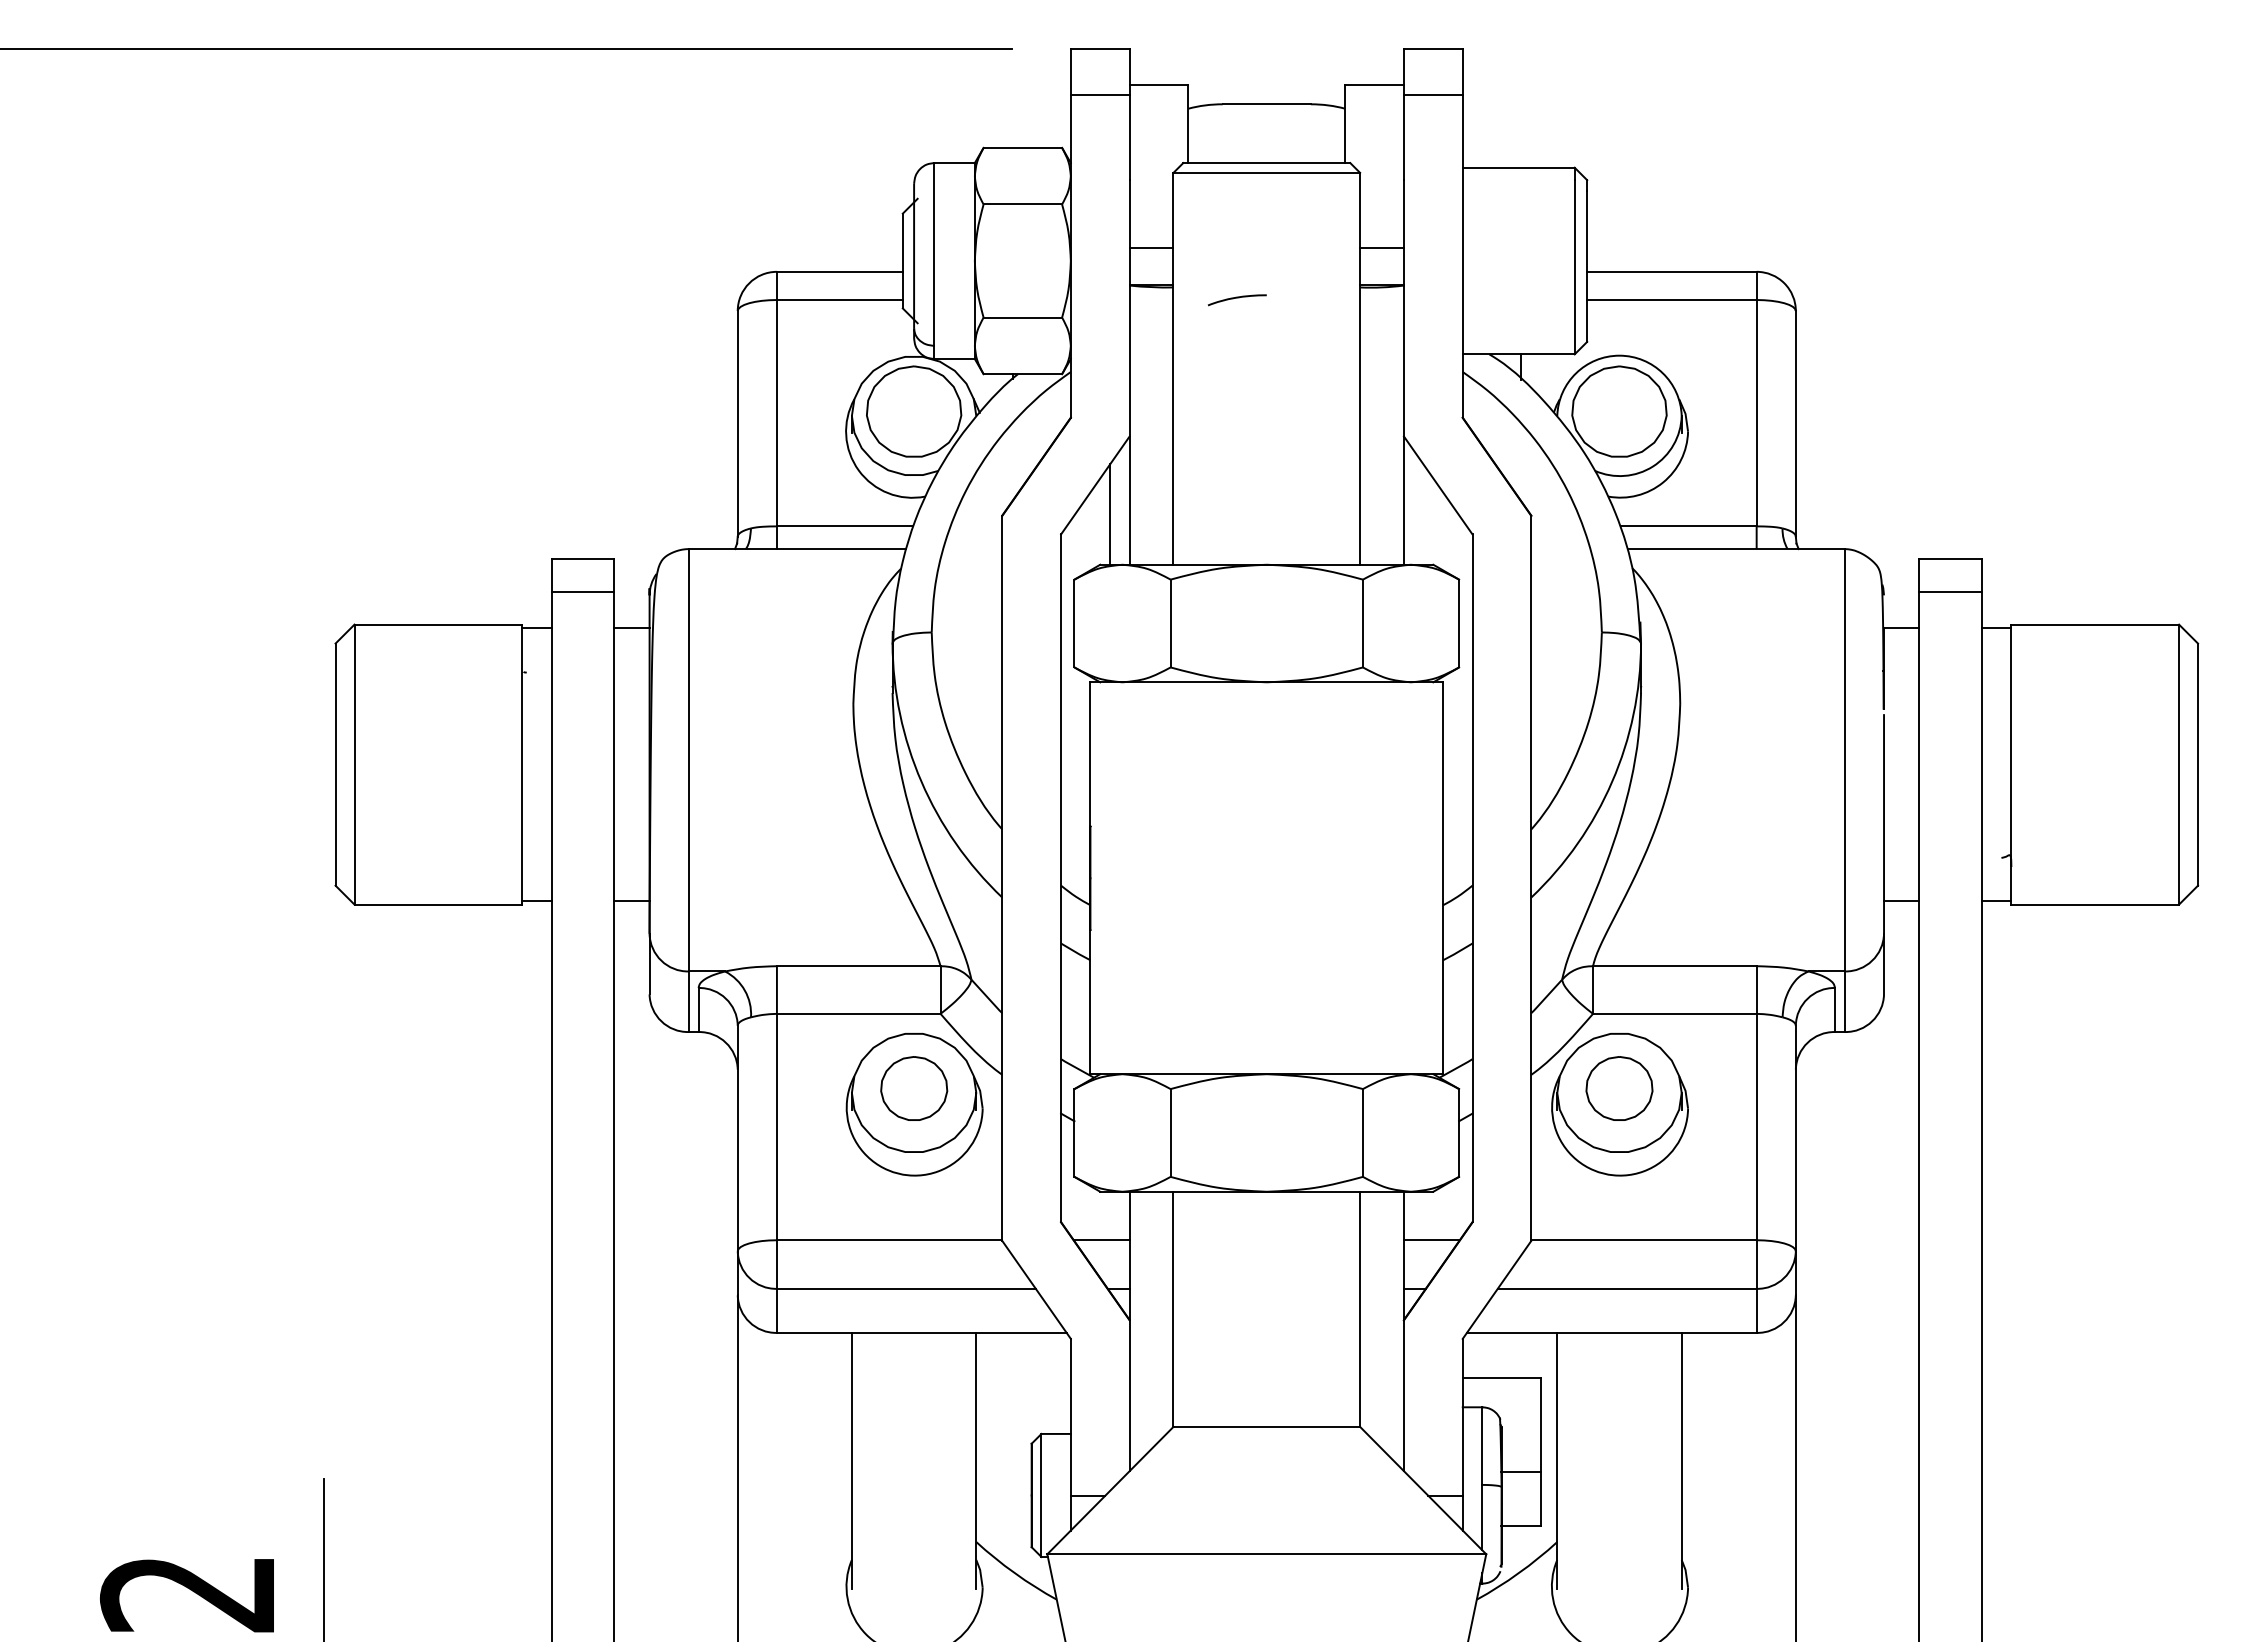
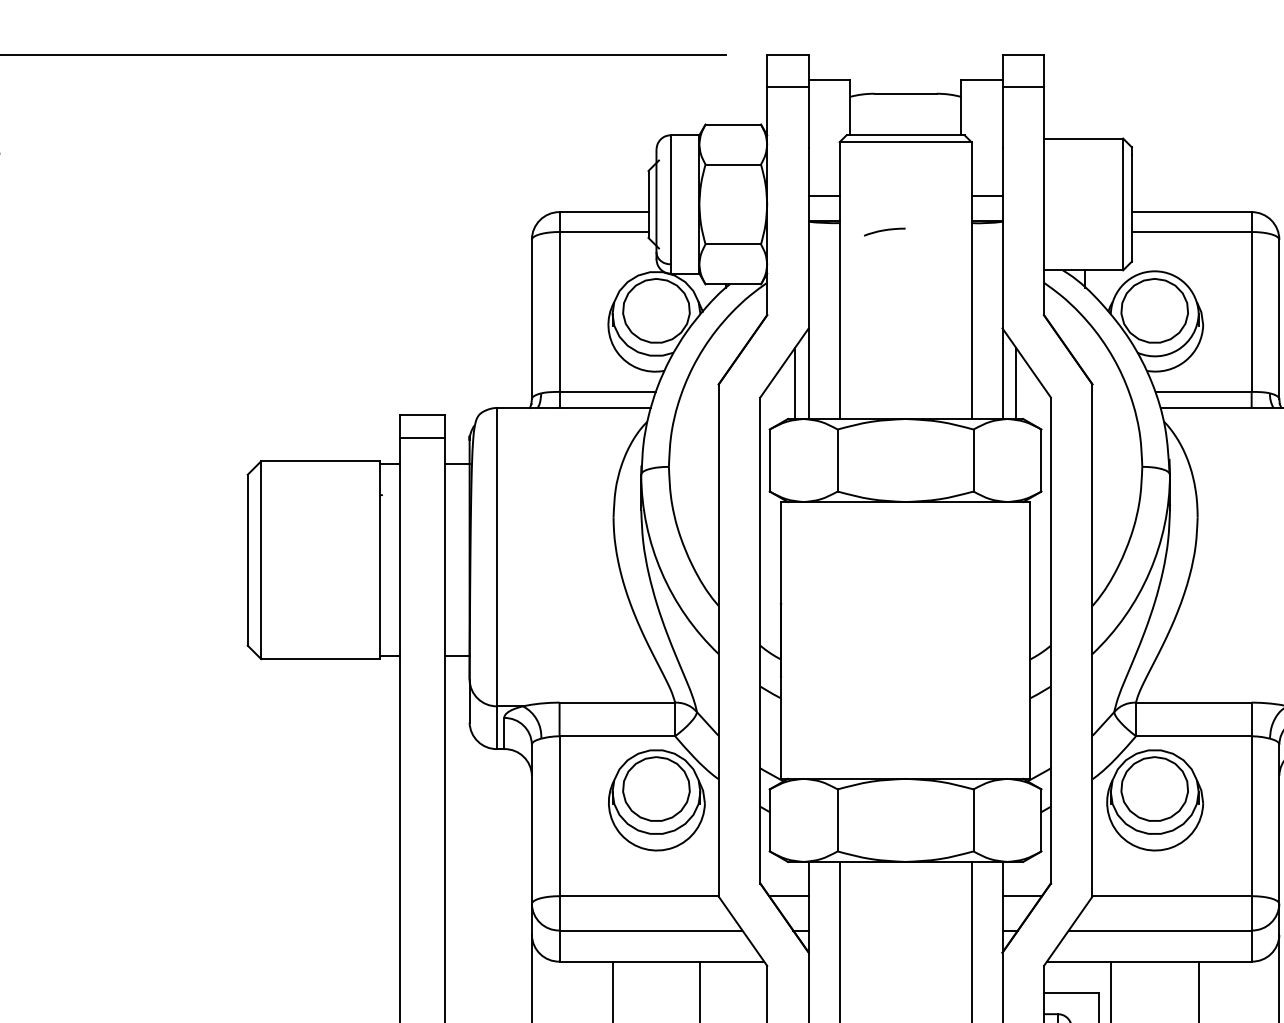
line: (1423, 514) -> (1016, 383), added
part: (914, 1088) -> (656, 788), size x1.43
part: (1619, 1088) -> (1154, 788), size x1.43

